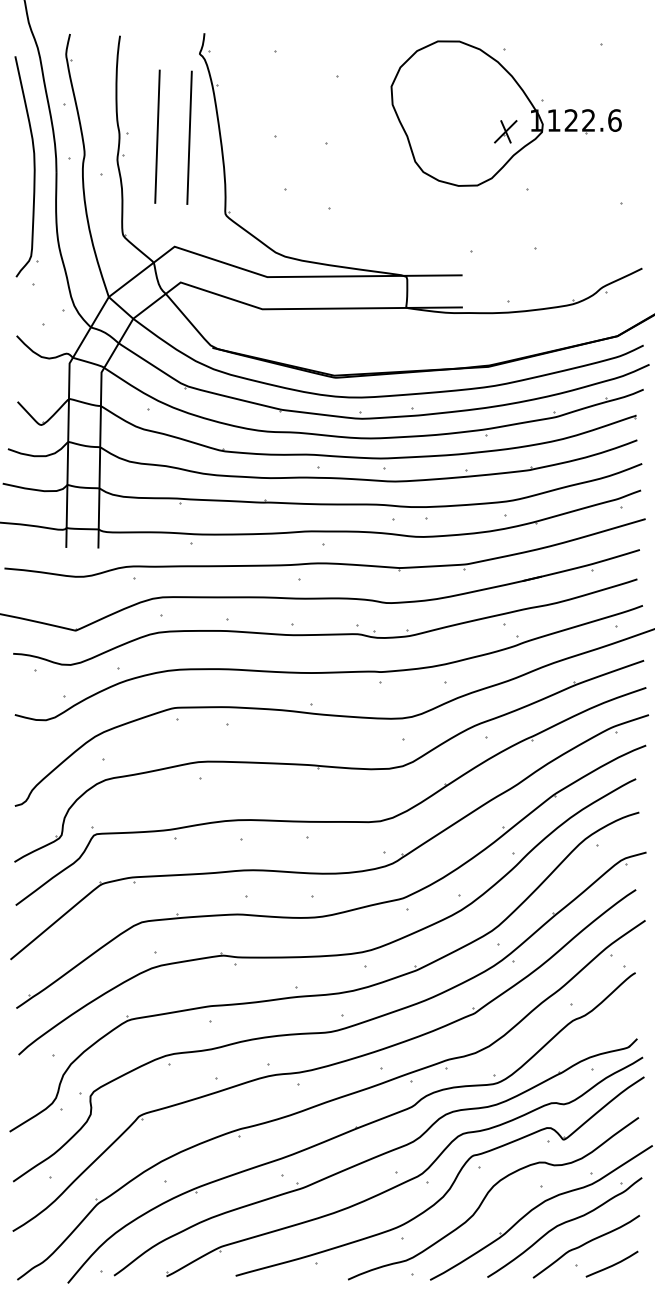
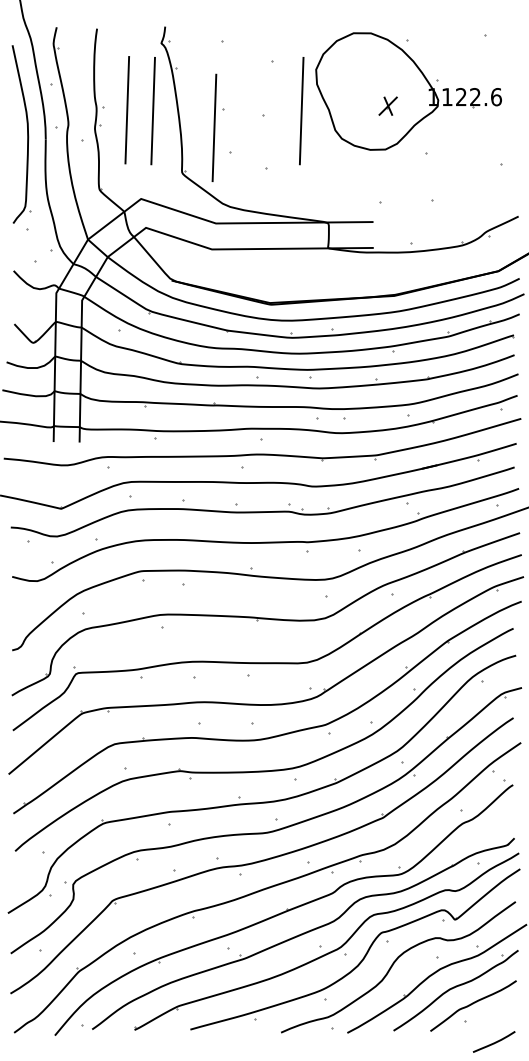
part: (505, 131) -> (387, 105), moved
line: (373, 137) -> (301, 110), added
line: (265, 158) -> (214, 127), added
curve: (612, 1264) -> (494, 1042), moved

